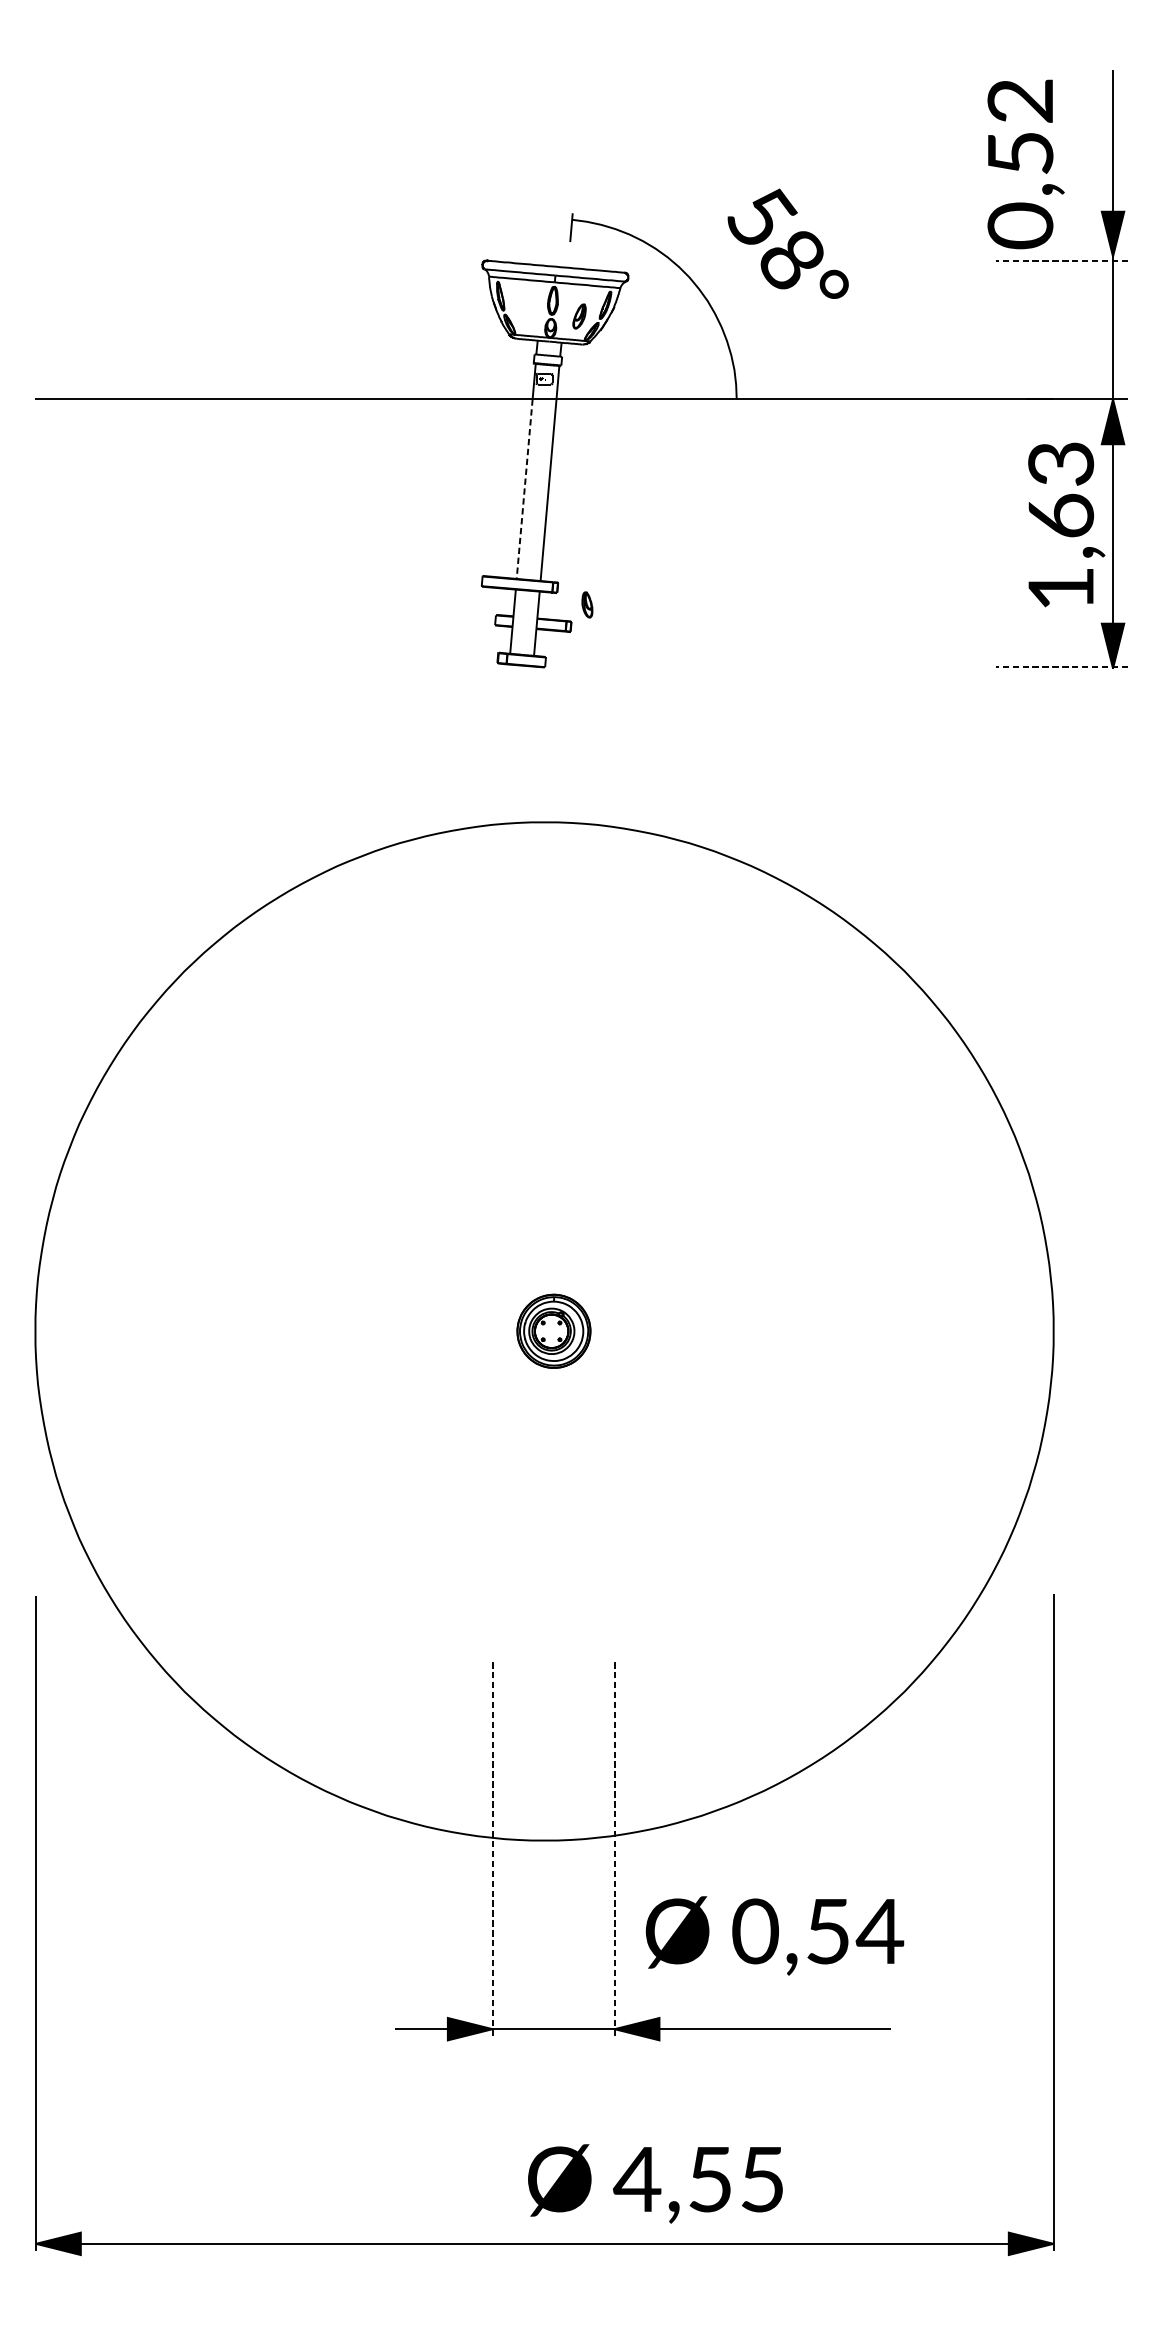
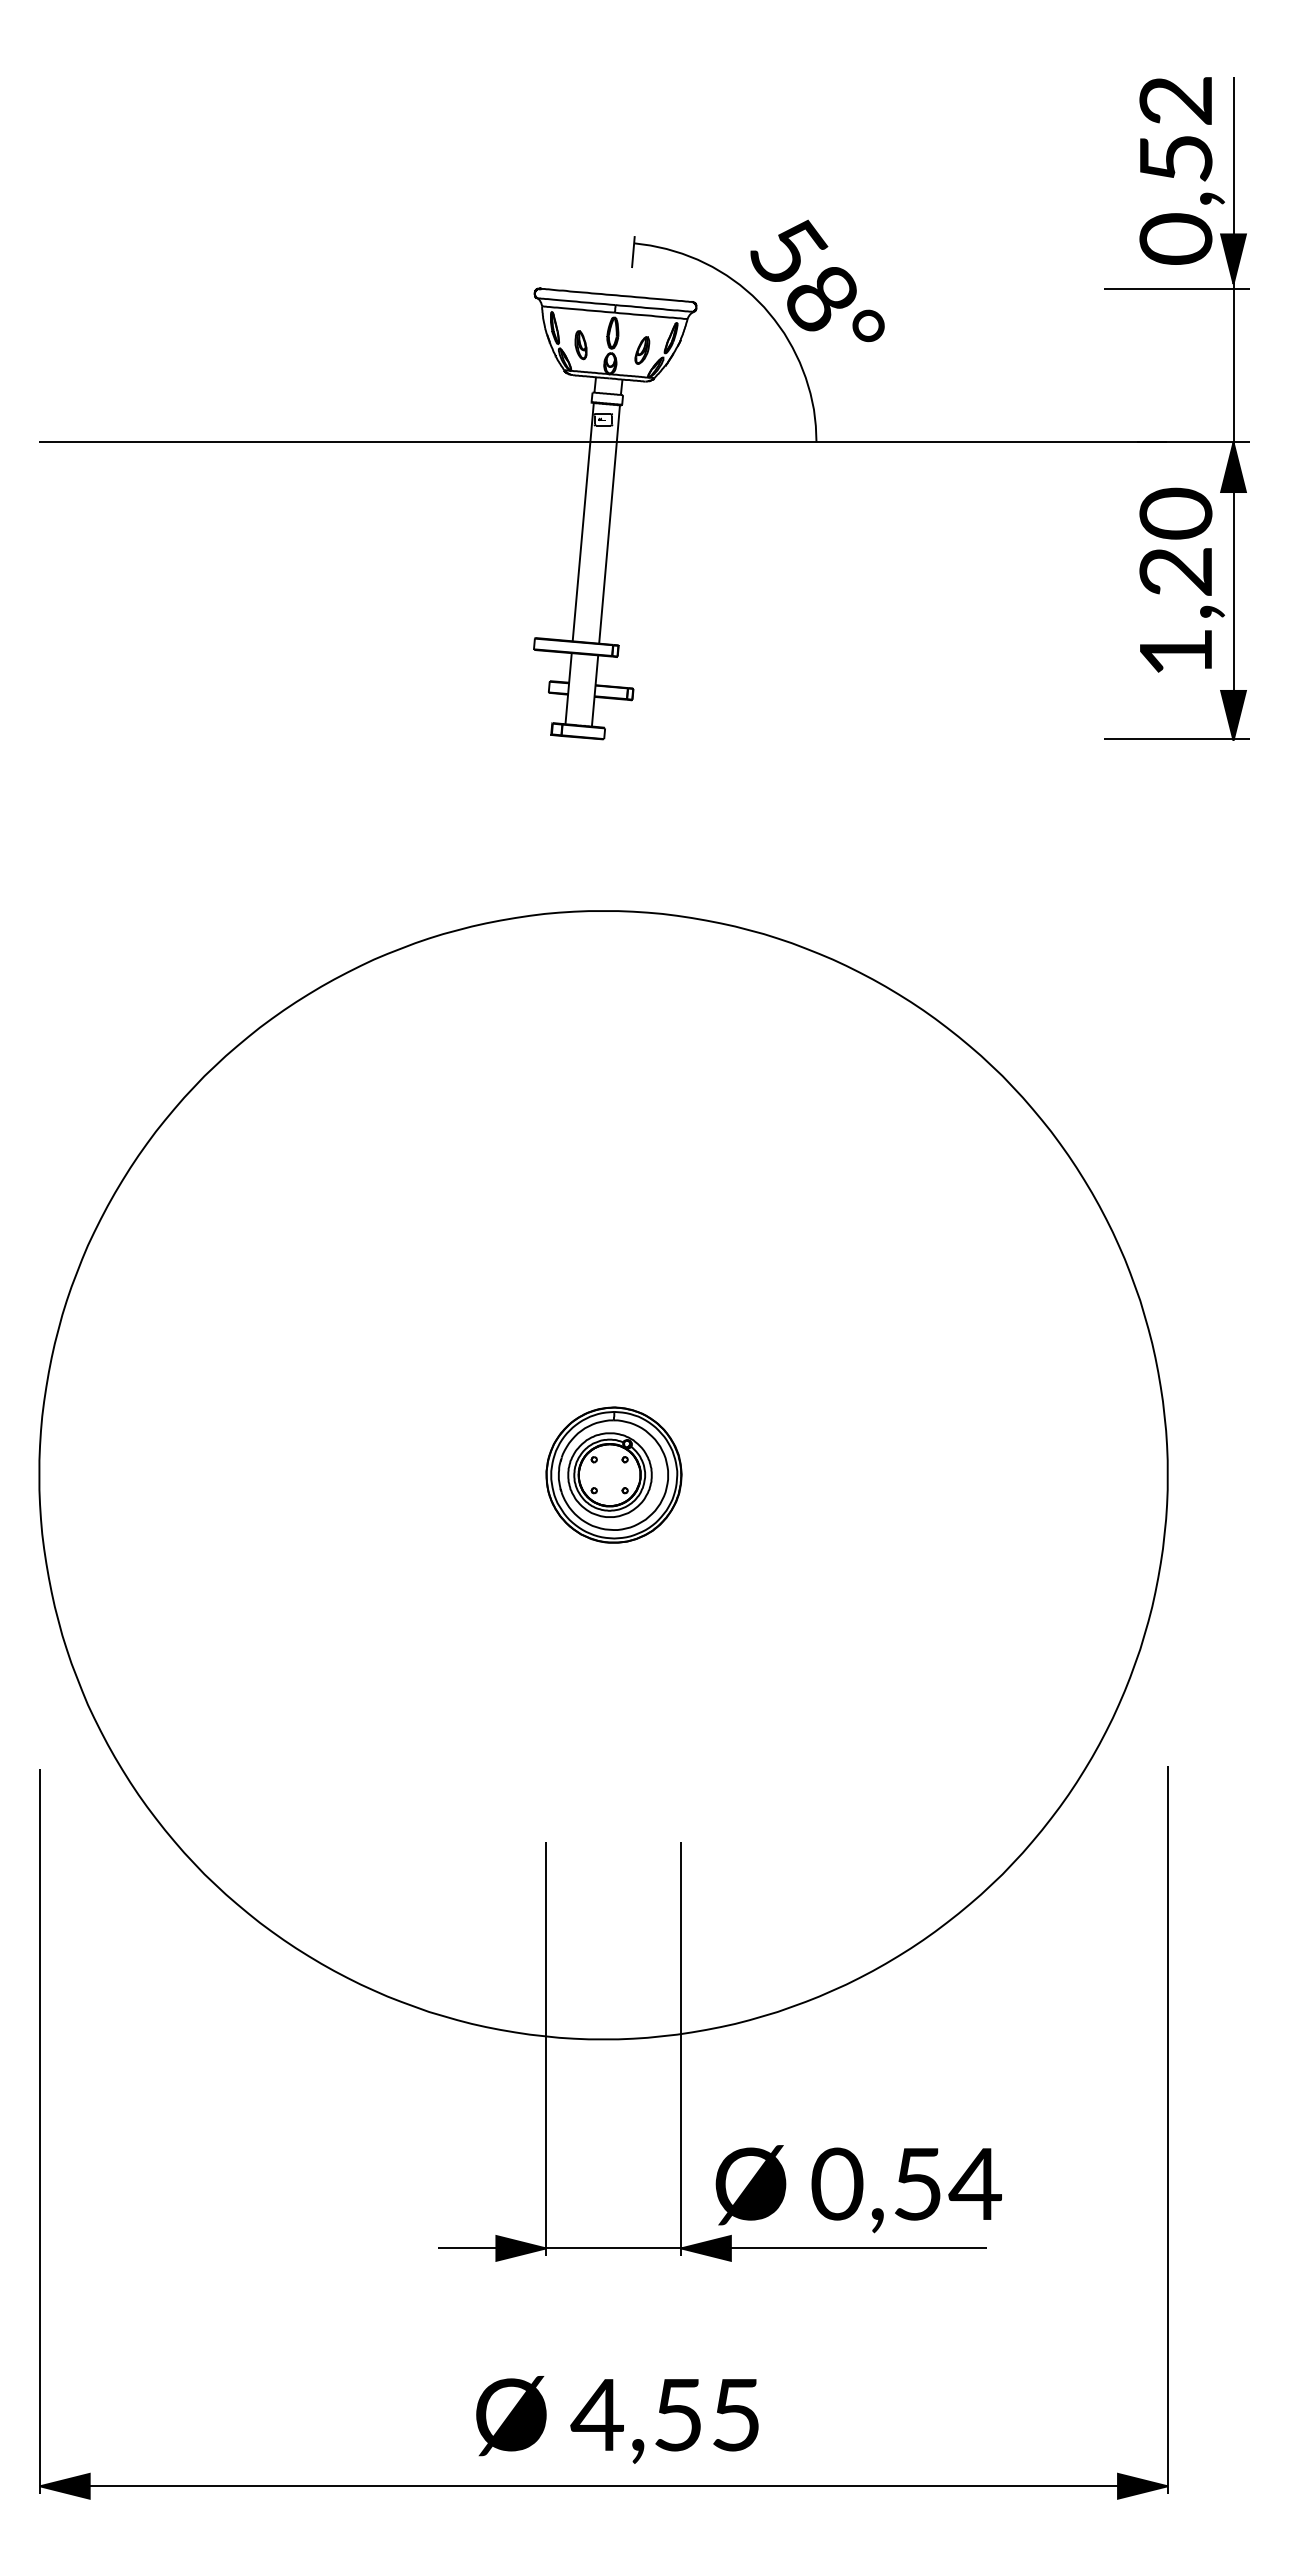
text: (1025, 163) -> (1181, 170), moved
text: (788, 243) -> (817, 280), moved
line: (1061, 260) -> (1176, 288), dashed -> solid
line: (524, 488) -> (581, 541), dashed -> solid
text: (1060, 488) -> (1175, 541), 1,63 -> 1,20
part: (586, 605) -> (580, 345), moved
line: (1061, 667) -> (1176, 739), dashed -> solid
part: (553, 1330) -> (613, 1474), size x1.67
line: (493, 1848) -> (546, 2048), dashed -> solid
line: (614, 1848) -> (681, 2048), dashed -> solid
text: (774, 1936) -> (858, 2189), moved
text: (655, 2183) -> (617, 2419), moved

